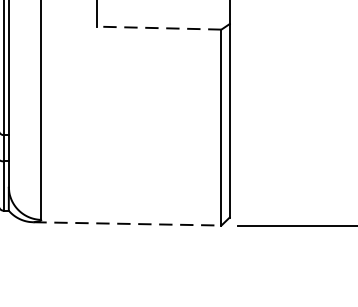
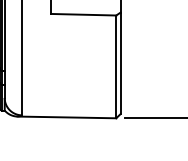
line: (158, 27) -> (83, 14), dashed -> solid
line: (128, 224) -> (67, 117), dashed -> solid

